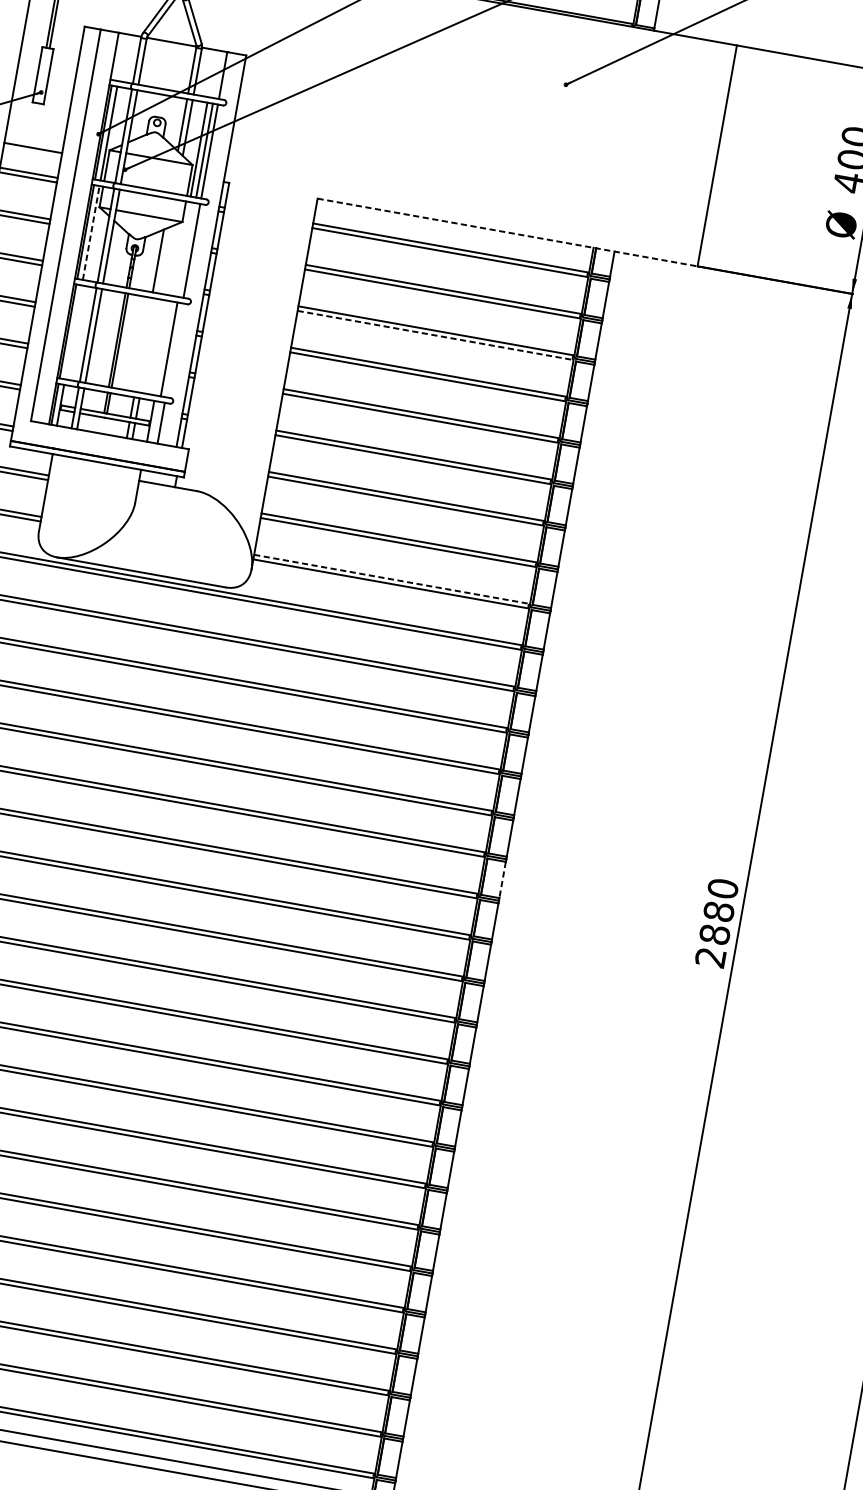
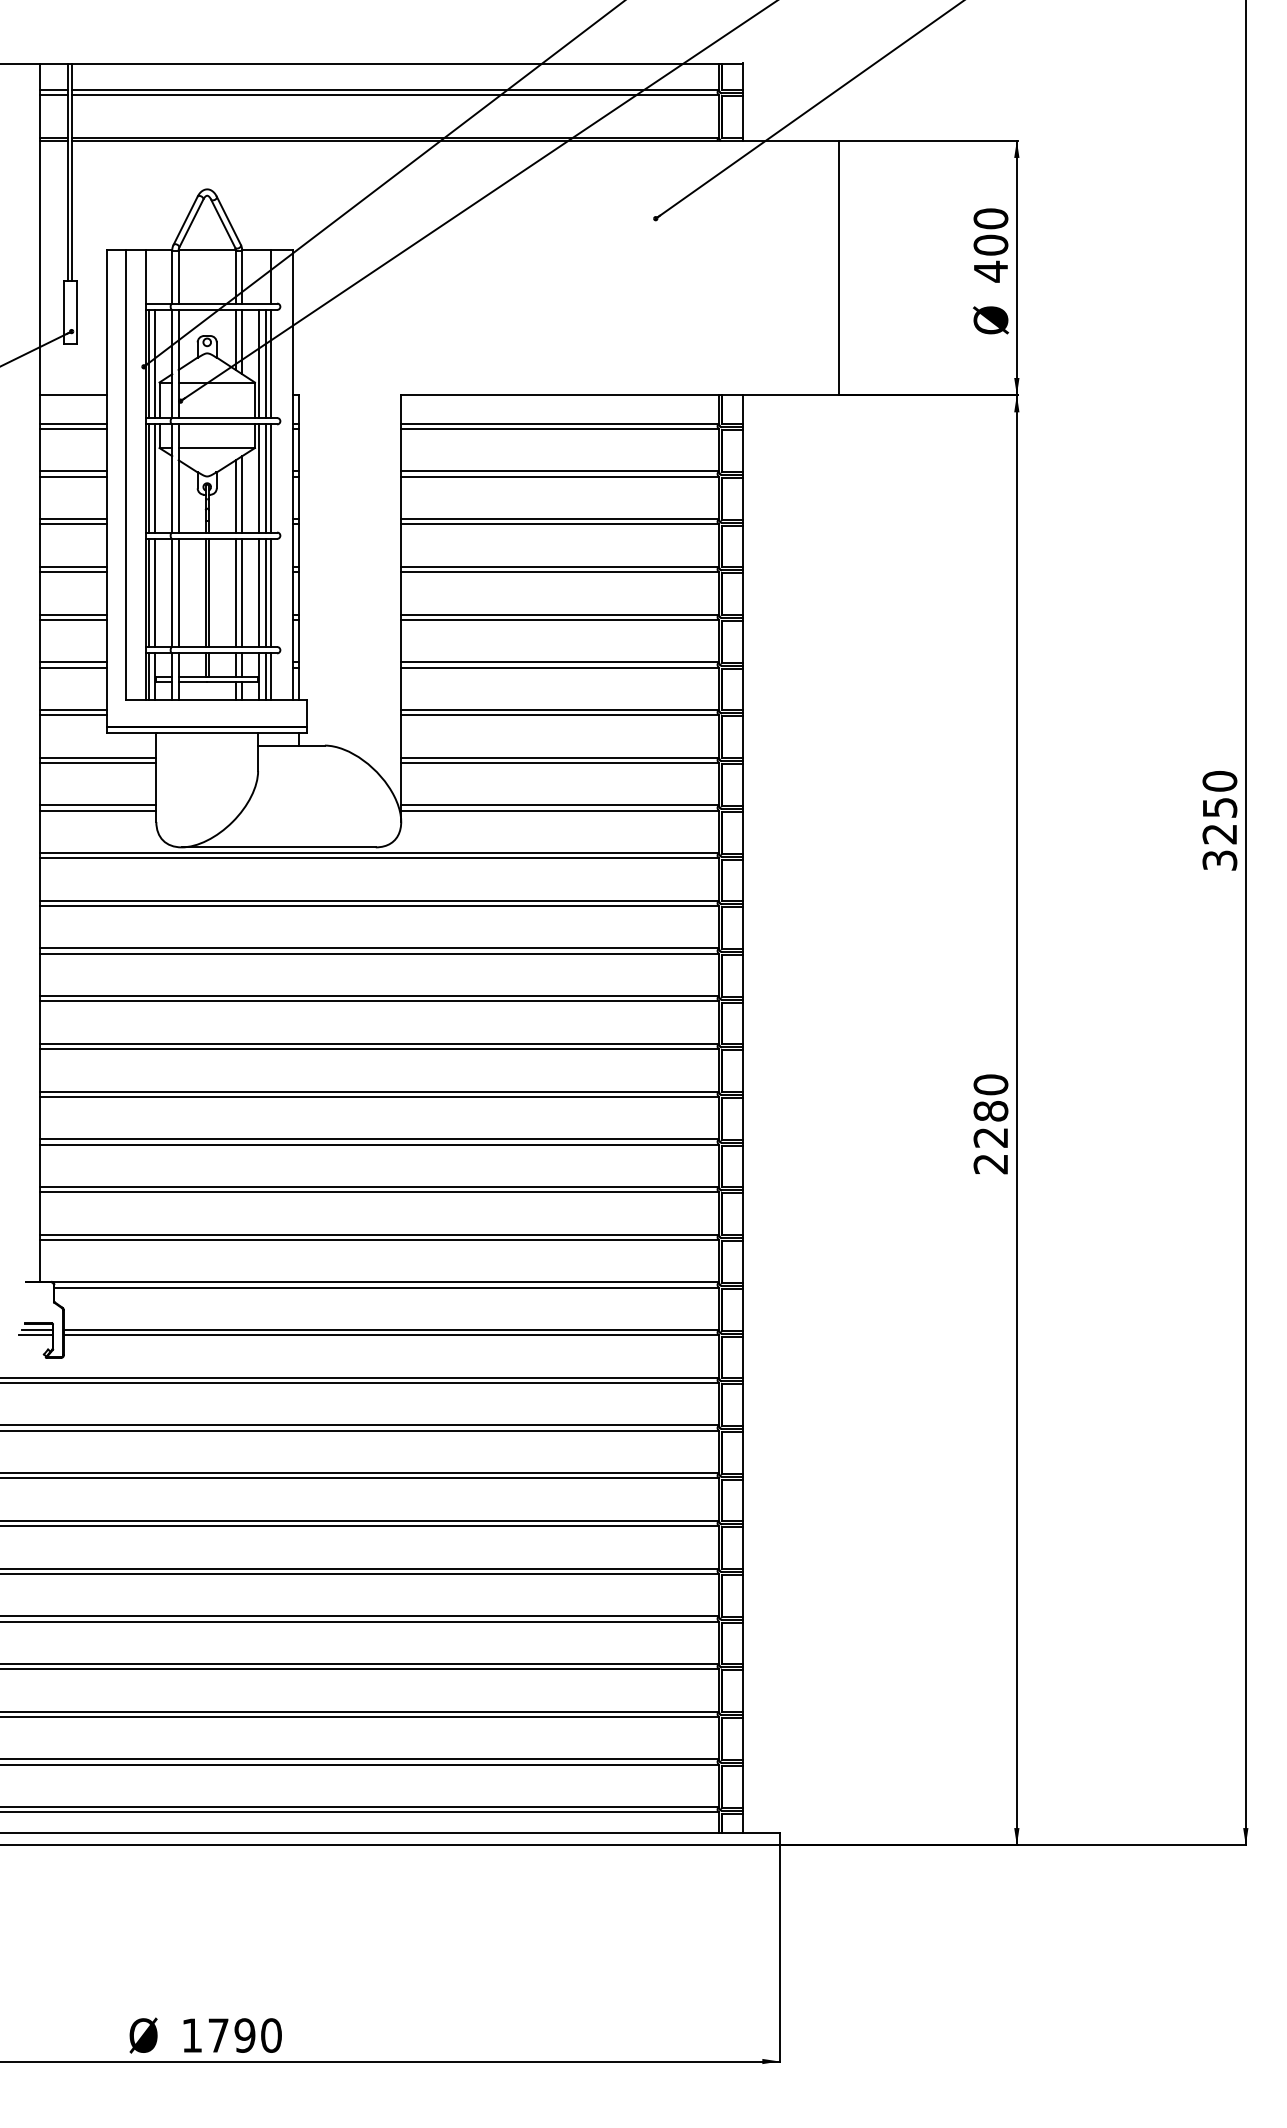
line: (507, 232) -> (620, 395), dashed -> solid
line: (91, 233) -> (155, 478), dashed -> solid
line: (181, 249) -> (259, 478), added
line: (186, 250) -> (265, 478), added
line: (164, 260) -> (242, 494), added
line: (73, 332) -> (155, 592), added
line: (435, 335) -> (560, 524), dashed -> solid
line: (143, 344) -> (235, 592), added
line: (149, 345) -> (242, 592), added
line: (164, 348) -> (259, 592), added
line: (174, 349) -> (271, 592), added
line: (156, 421) -> (265, 676), added
line: (392, 579) -> (560, 805), dashed -> solid
line: (502, 879) -> (743, 1118), dashed -> solid
text: (714, 934) -> (990, 1137), 2880 -> 2280

